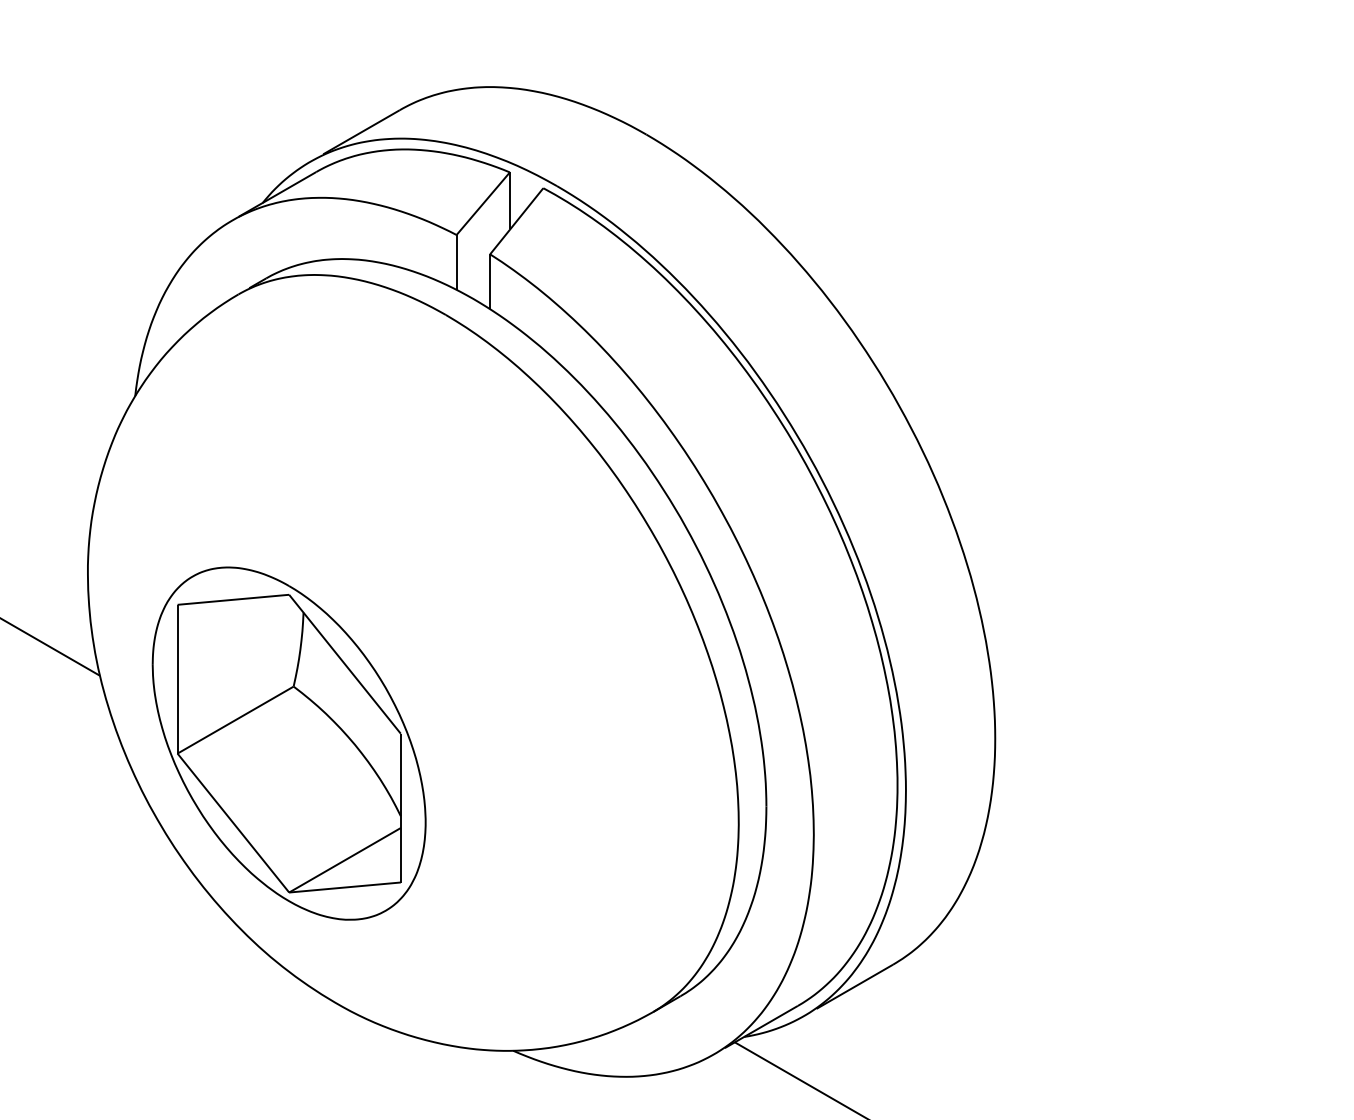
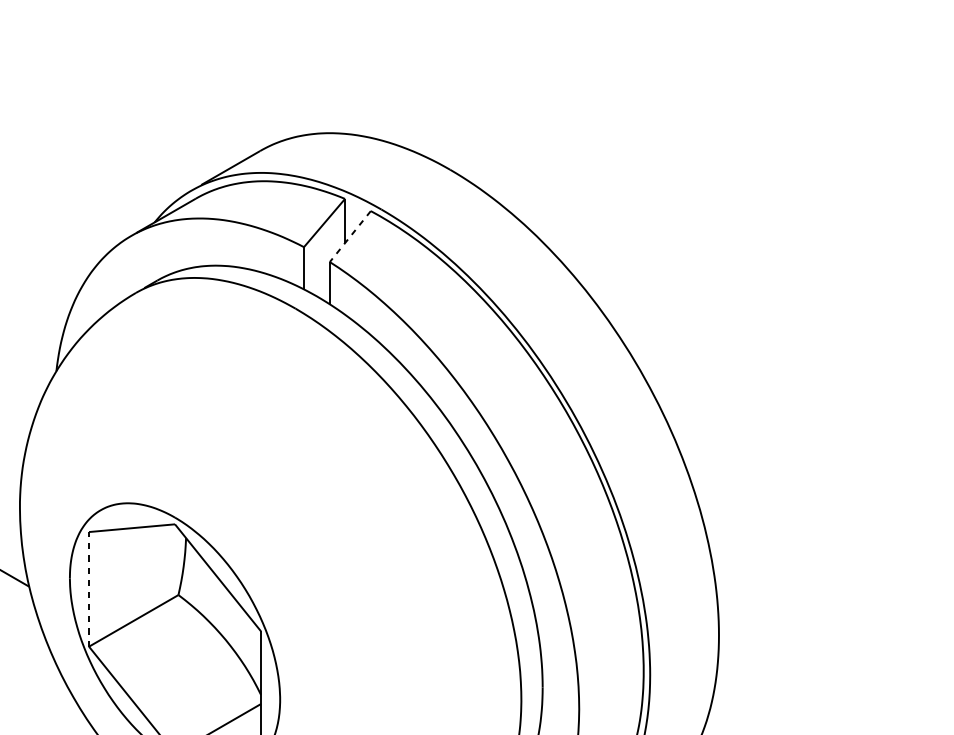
line: (516, 221) -> (350, 236), solid -> dashed
line: (177, 678) -> (88, 588), solid -> dashed

